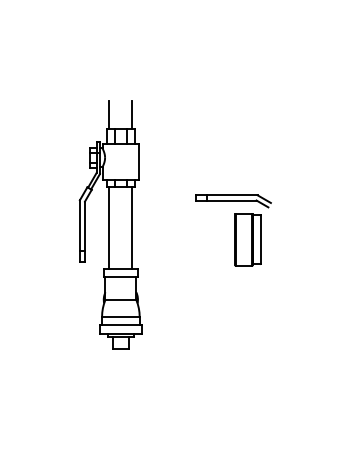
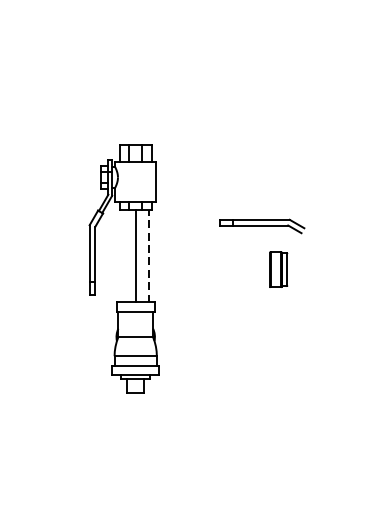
line: (109, 114) -> (122, 128), removed
line: (132, 114) -> (148, 128), removed
line: (109, 227) -> (136, 255), moved
line: (132, 227) -> (148, 255), solid -> dashed
part: (247, 239) -> (278, 269), size x0.6

